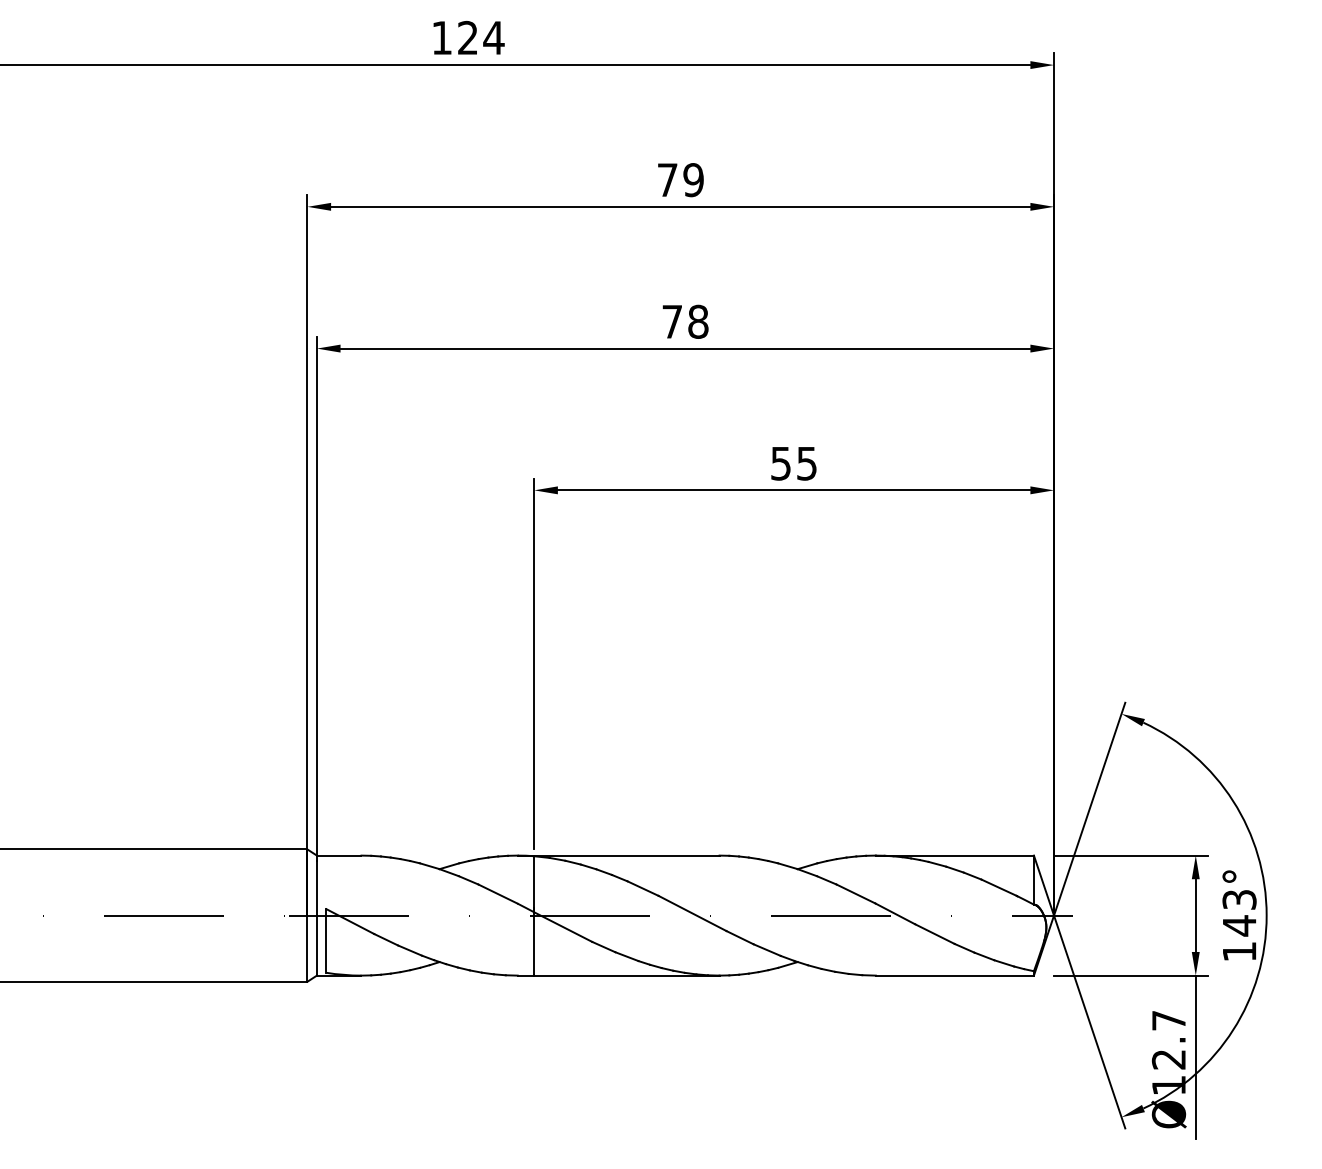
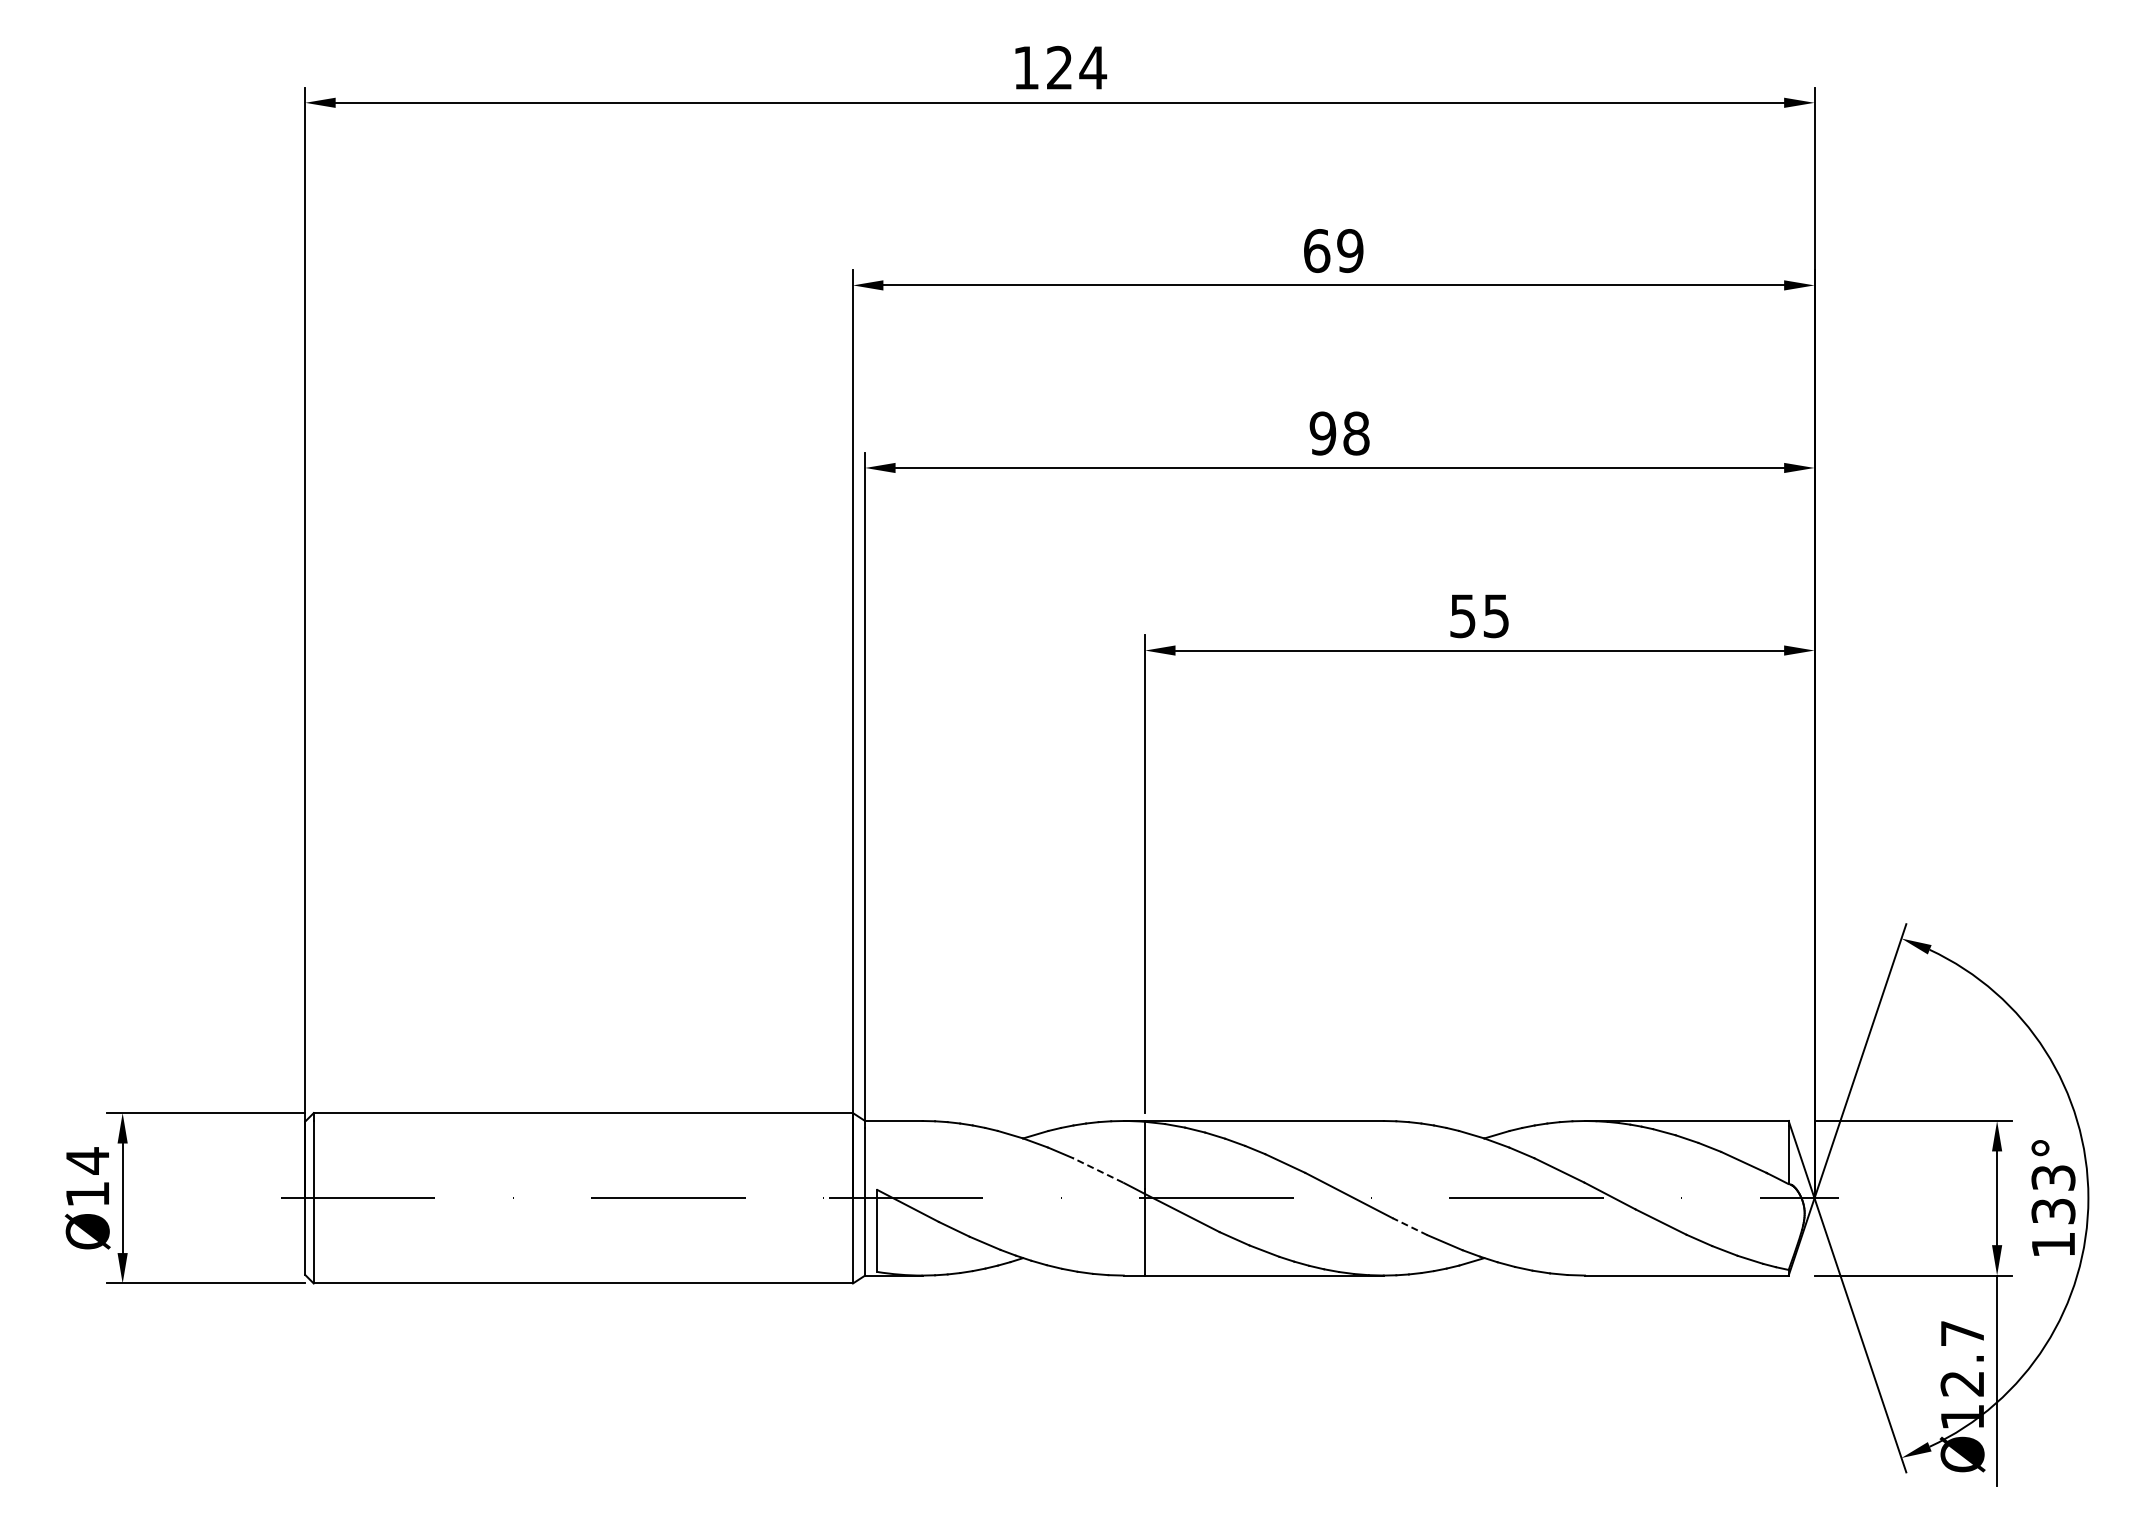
text: (668, 180) -> (1317, 251), 79 -> 69
text: (672, 321) -> (1322, 433), 78 -> 98
line: (498, 894) -> (1098, 1170), solid -> dashed
text: (1239, 925) -> (2053, 1211), 143° -> 133°
line: (739, 937) -> (1409, 1226), solid -> dashed

